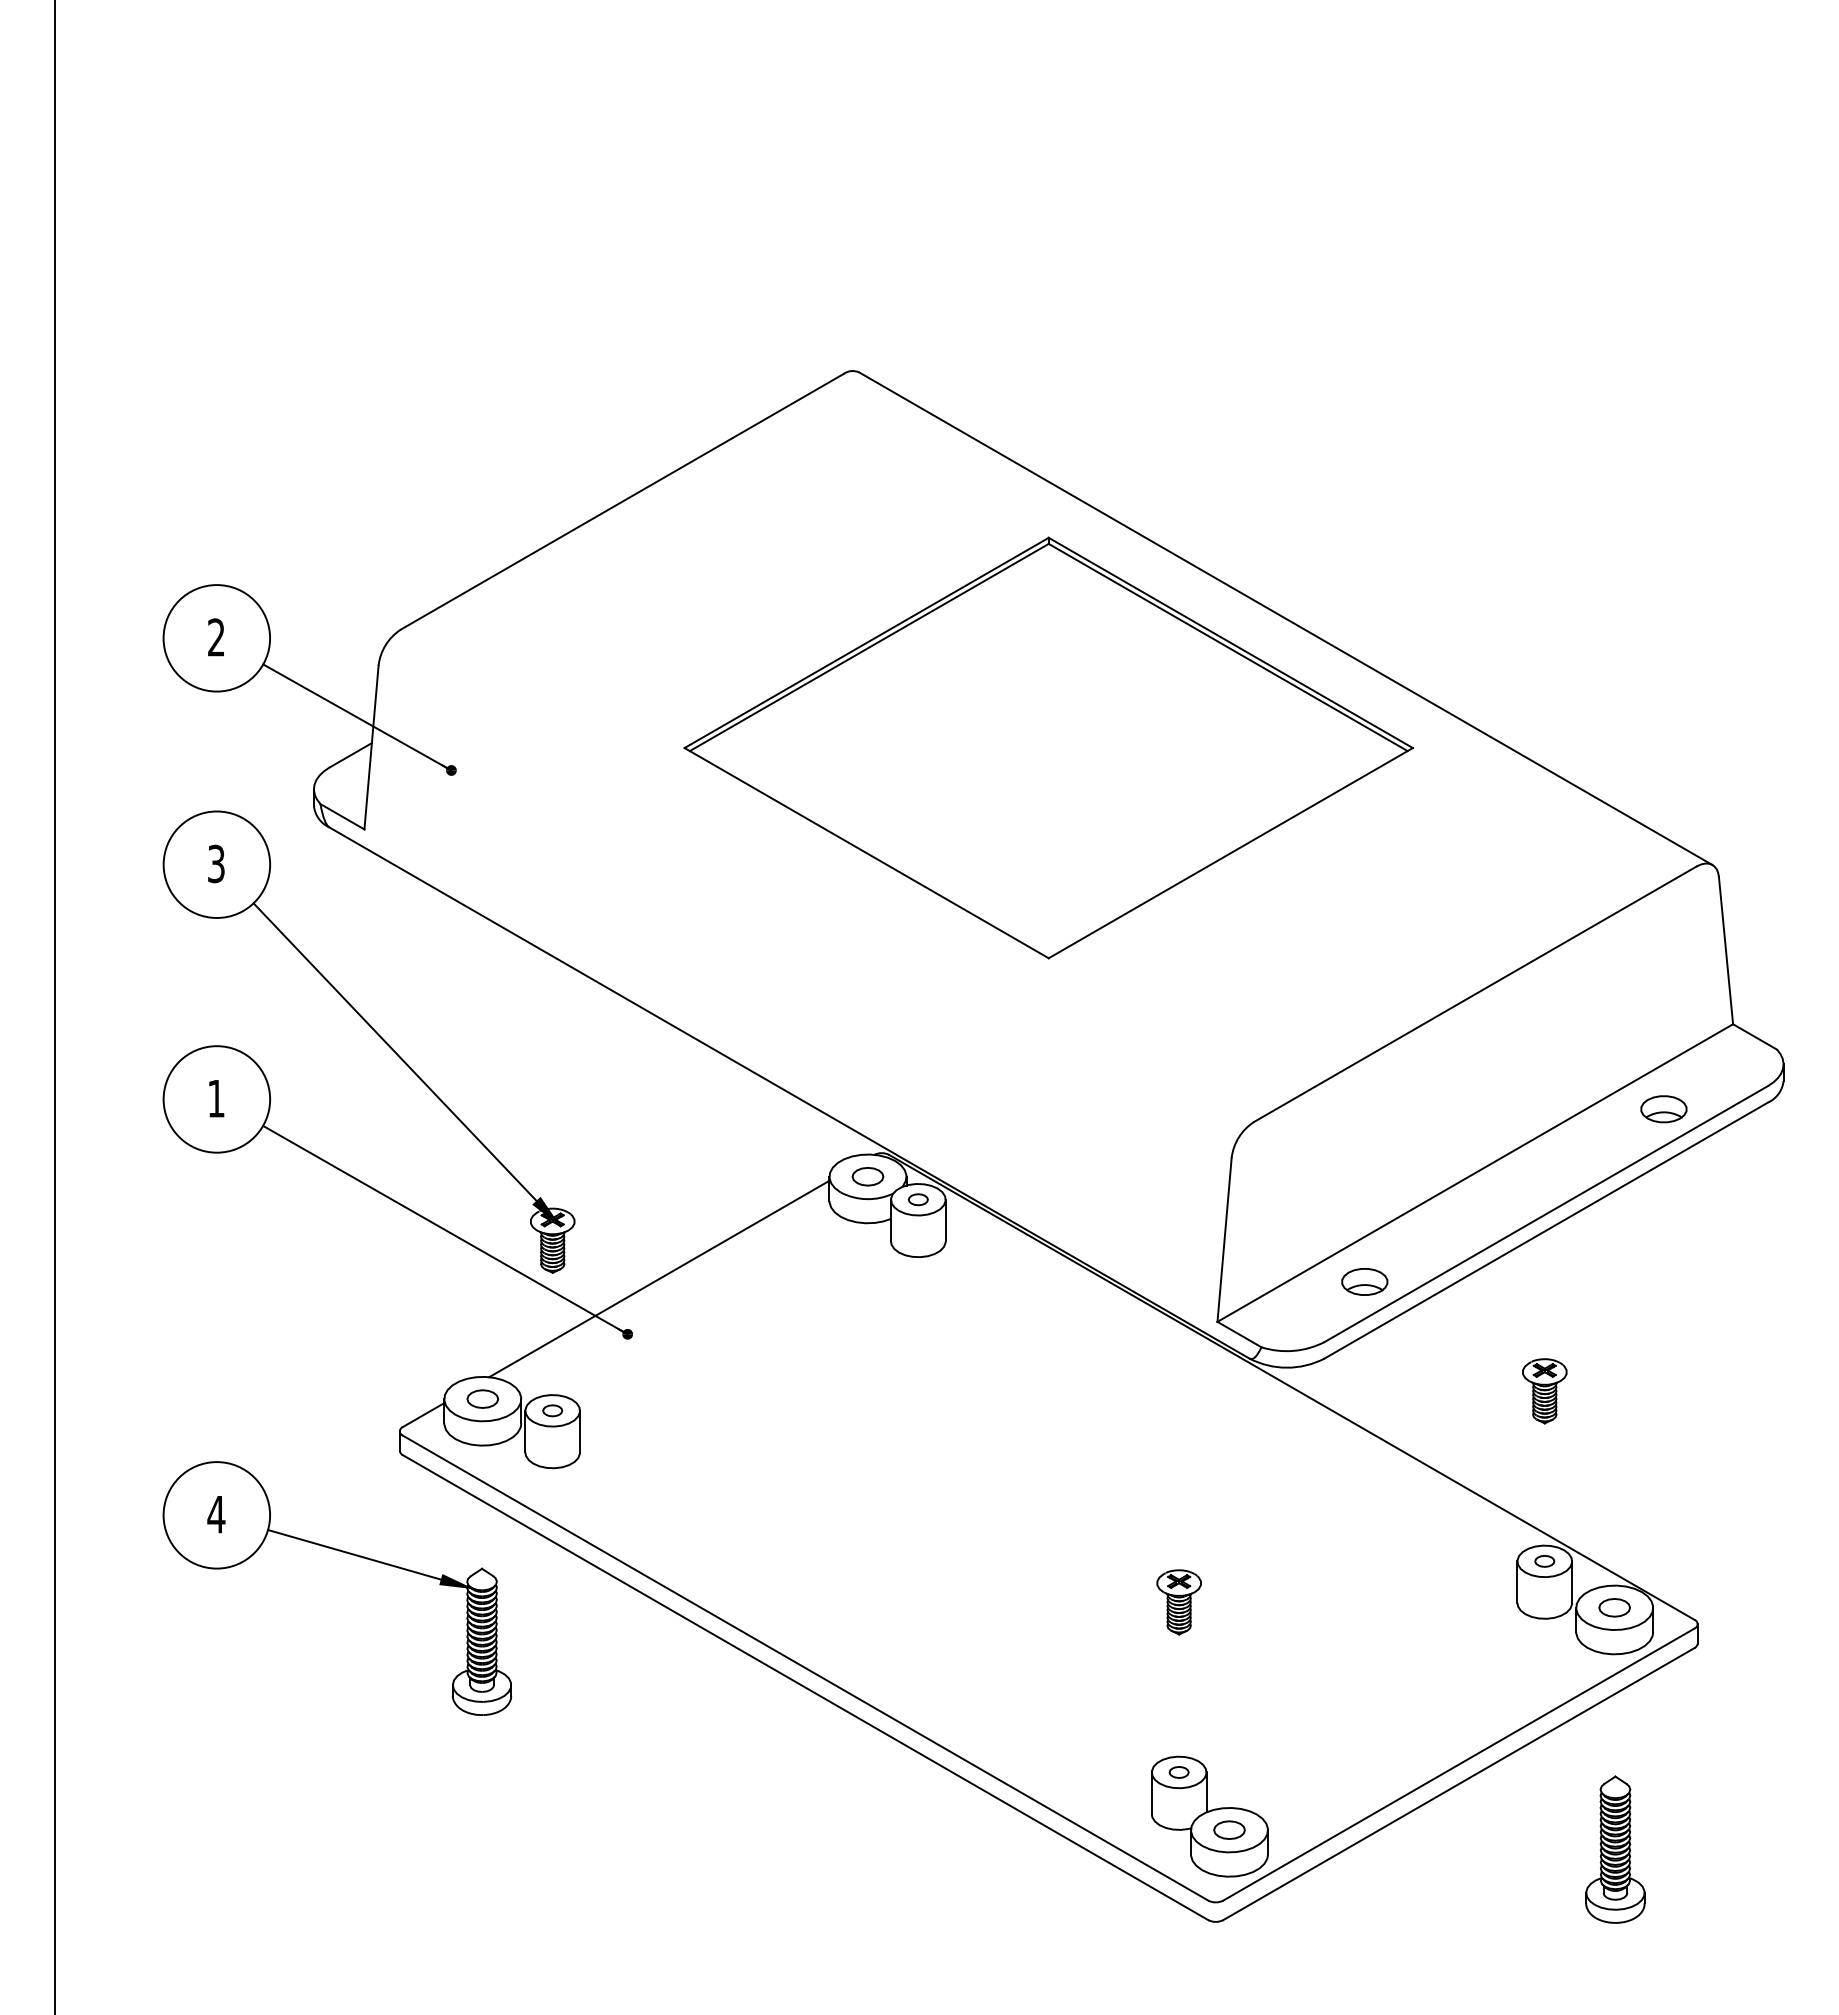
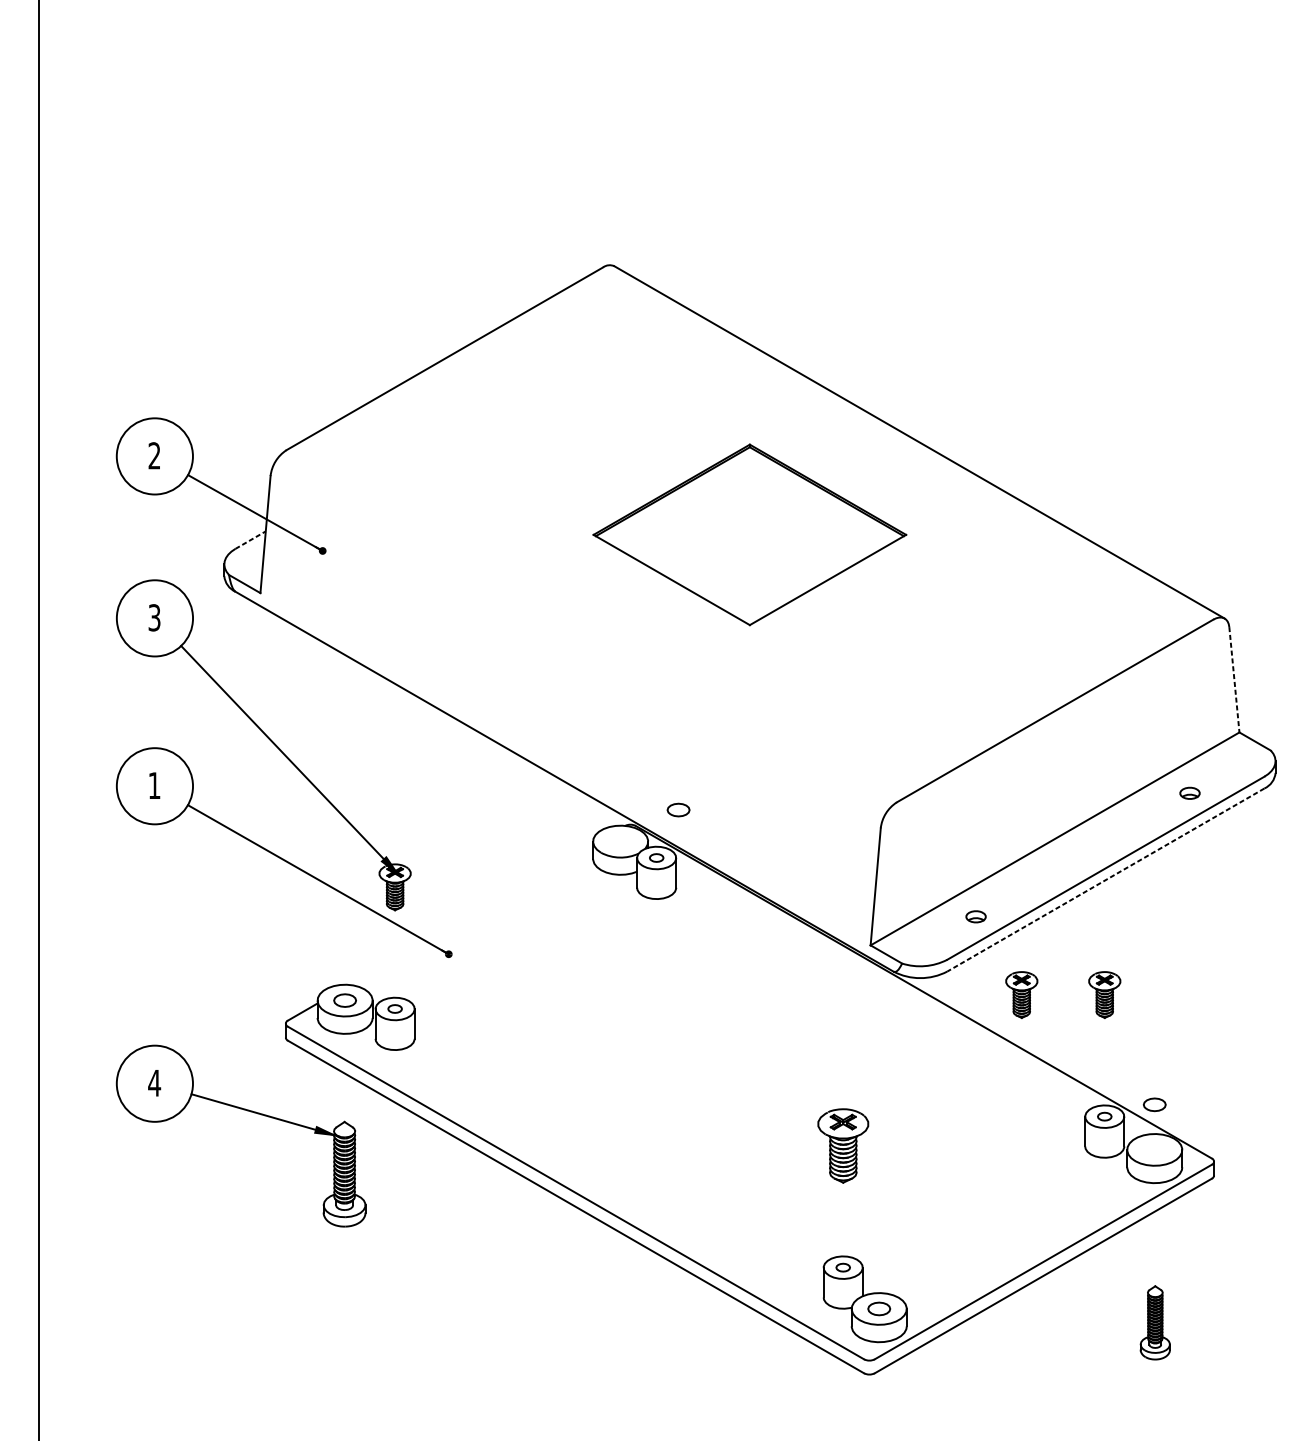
part: (1048, 747) -> (749, 534), size x0.6
line: (351, 755) -> (251, 540), solid -> dashed
line: (1726, 950) -> (1234, 679), solid -> dashed
part: (1663, 1109) -> (1189, 793), size x0.6
part: (867, 1176) -> (678, 809), moved
line: (1545, 1230) -> (1105, 880), solid -> dashed
line: (659, 1278) -> (471, 914), removed
part: (1364, 1281) -> (975, 916), size x0.6
part: (1428, 1391) -> (1021, 995), added
part: (1178, 1602) -> (842, 1146), size x1.6
part: (1614, 1607) -> (1154, 1104), moved
part: (1615, 1849) -> (1155, 1322), size x0.7

